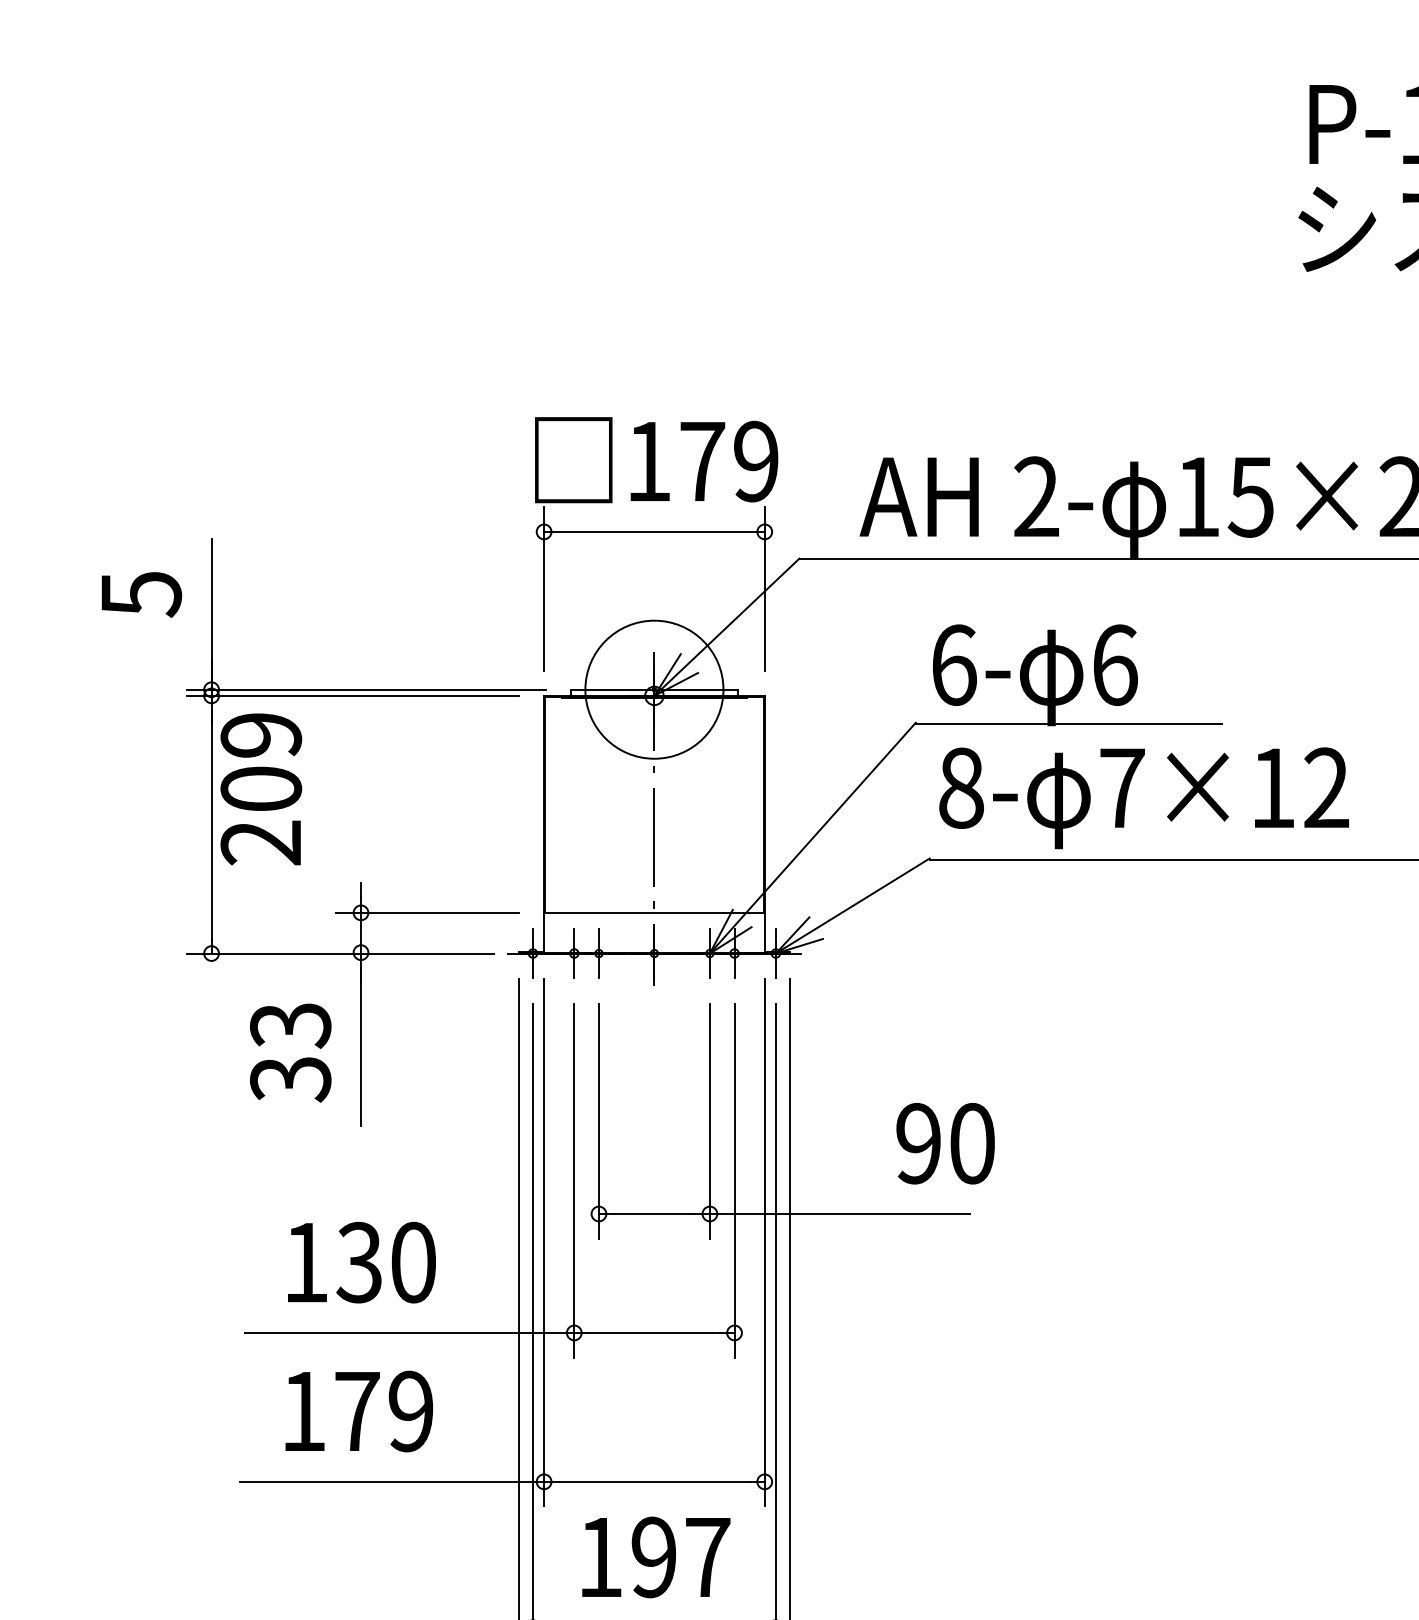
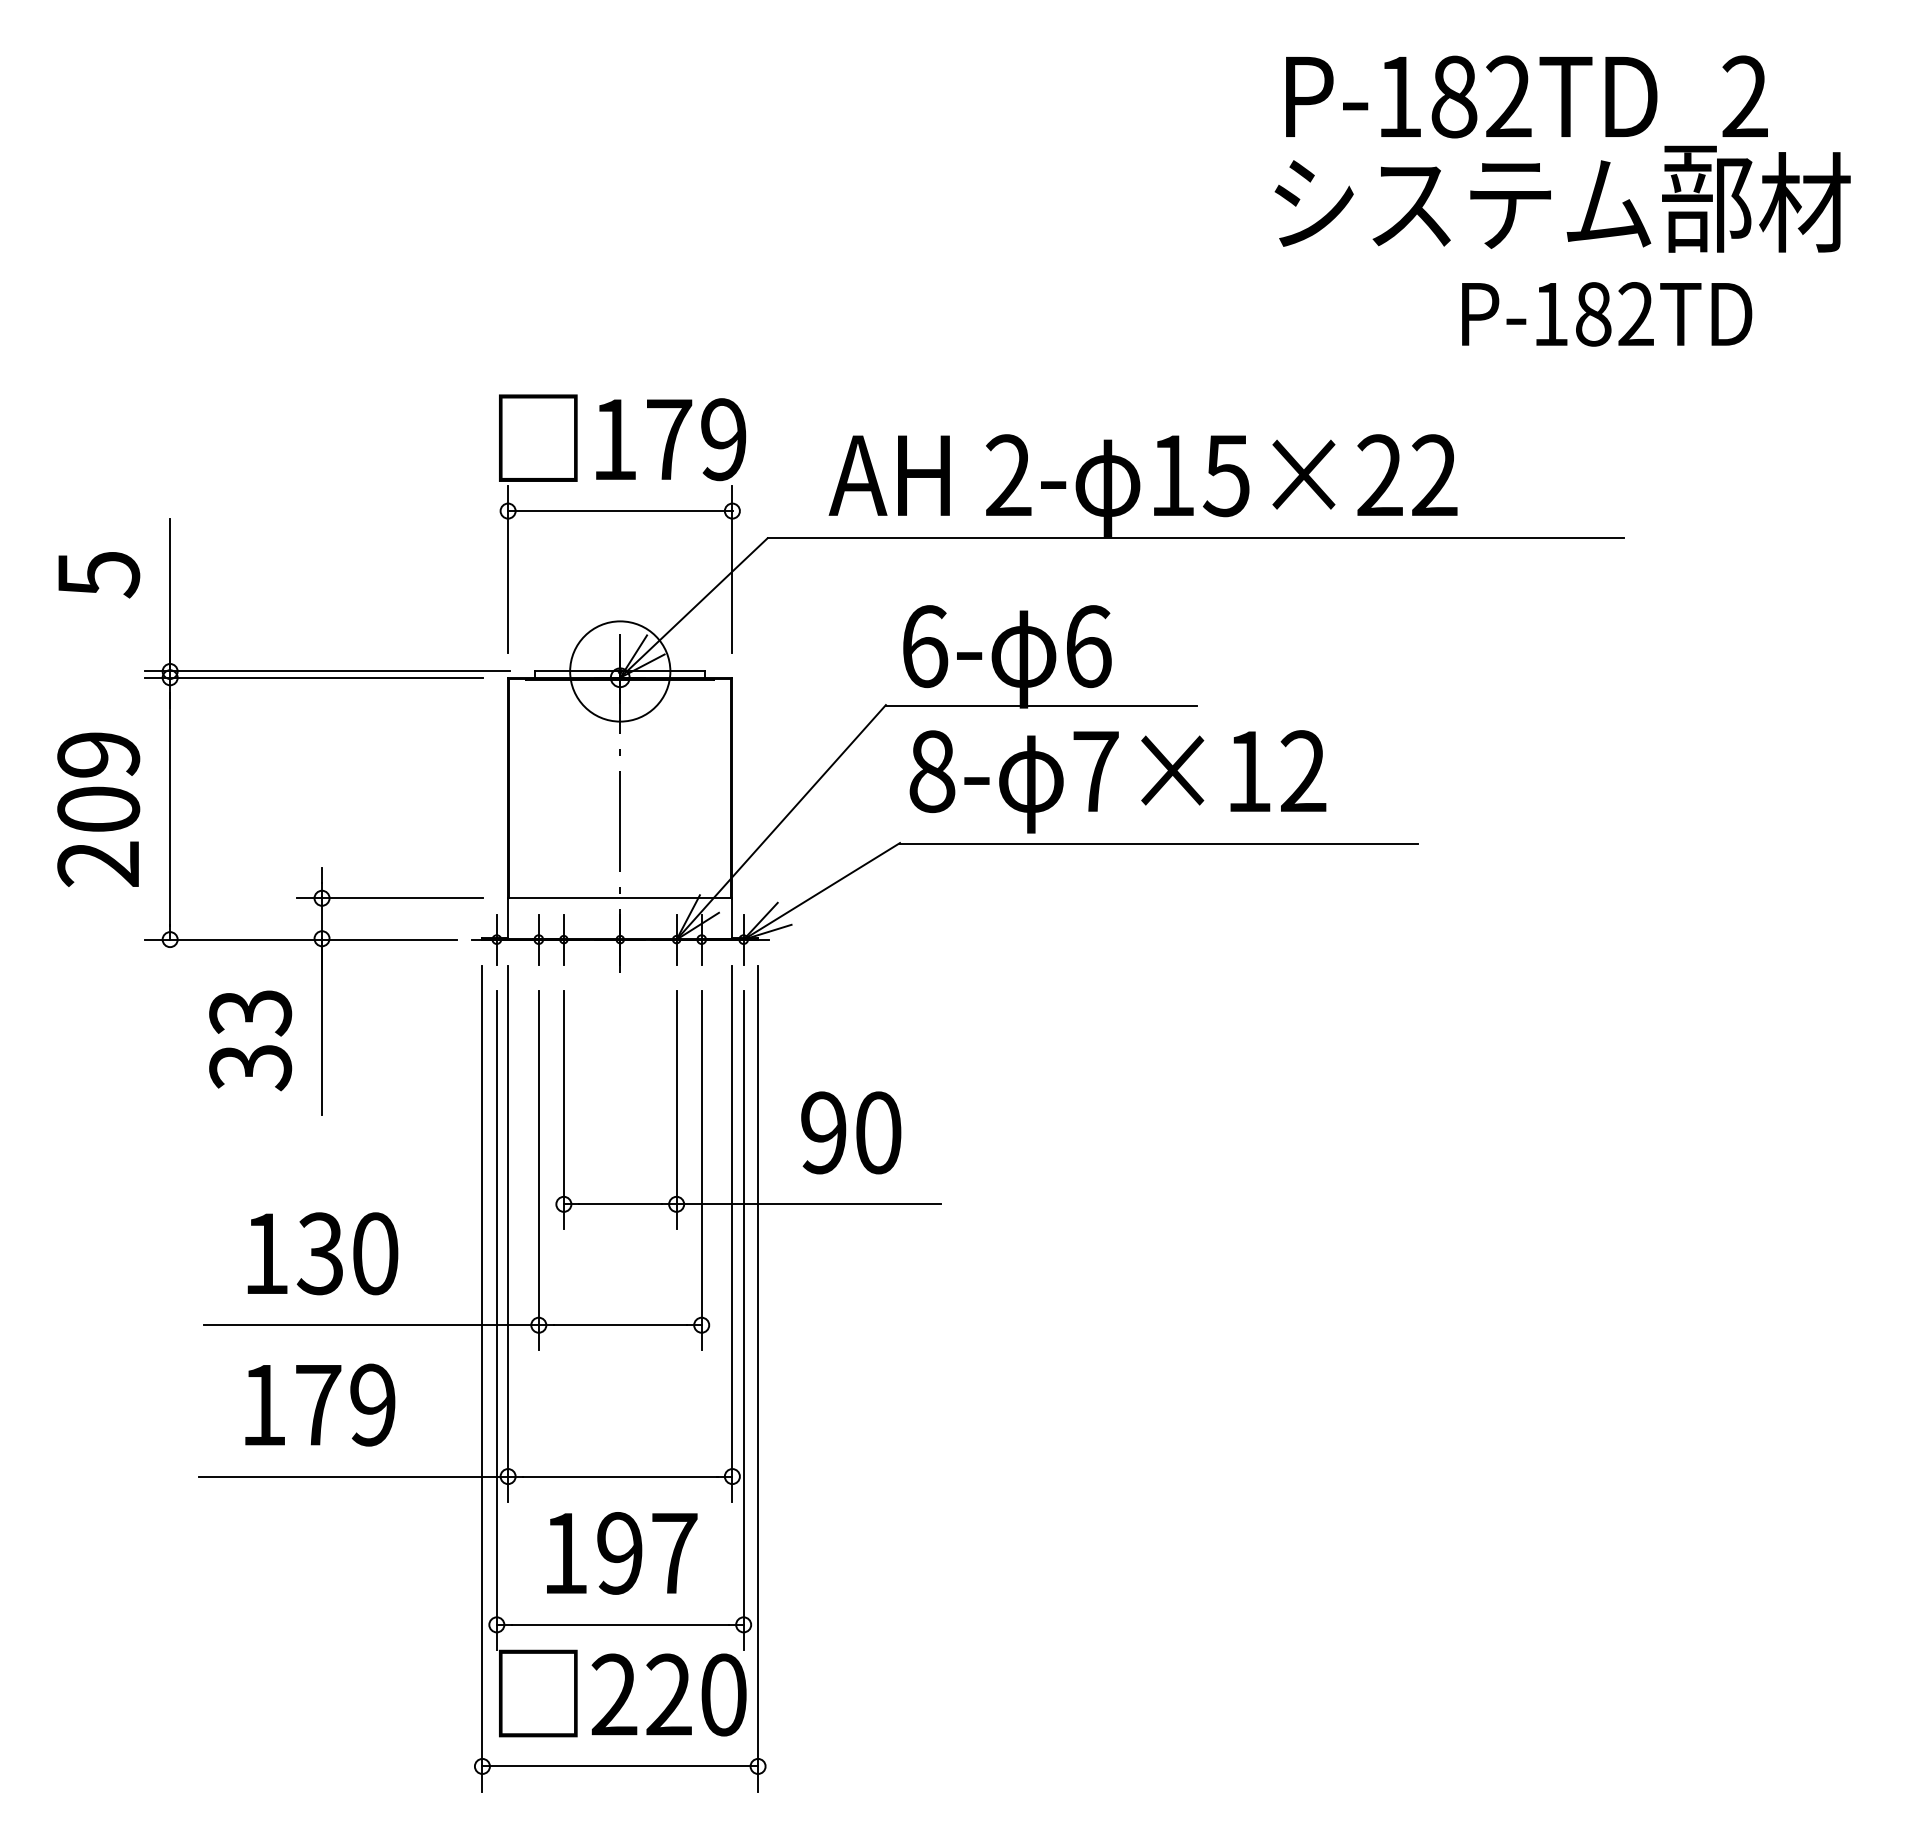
circle: (654, 689) -> (620, 671), size x0.71
text: (261, 789) -> (98, 809), moved
text: (945, 1143) -> (851, 1132), moved

